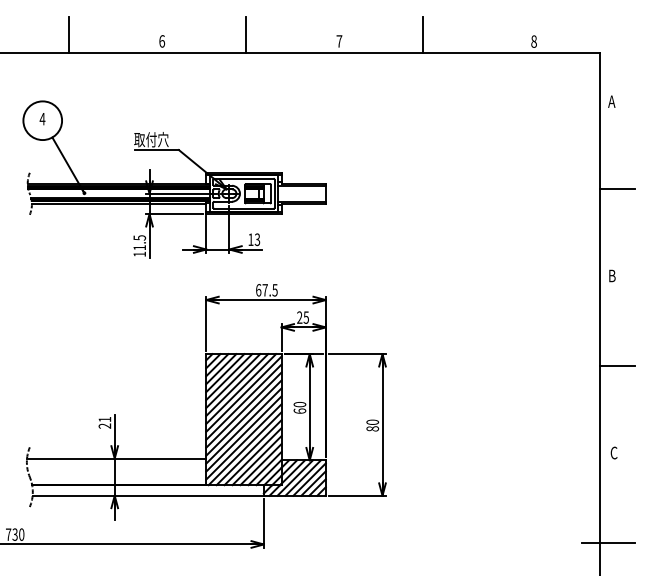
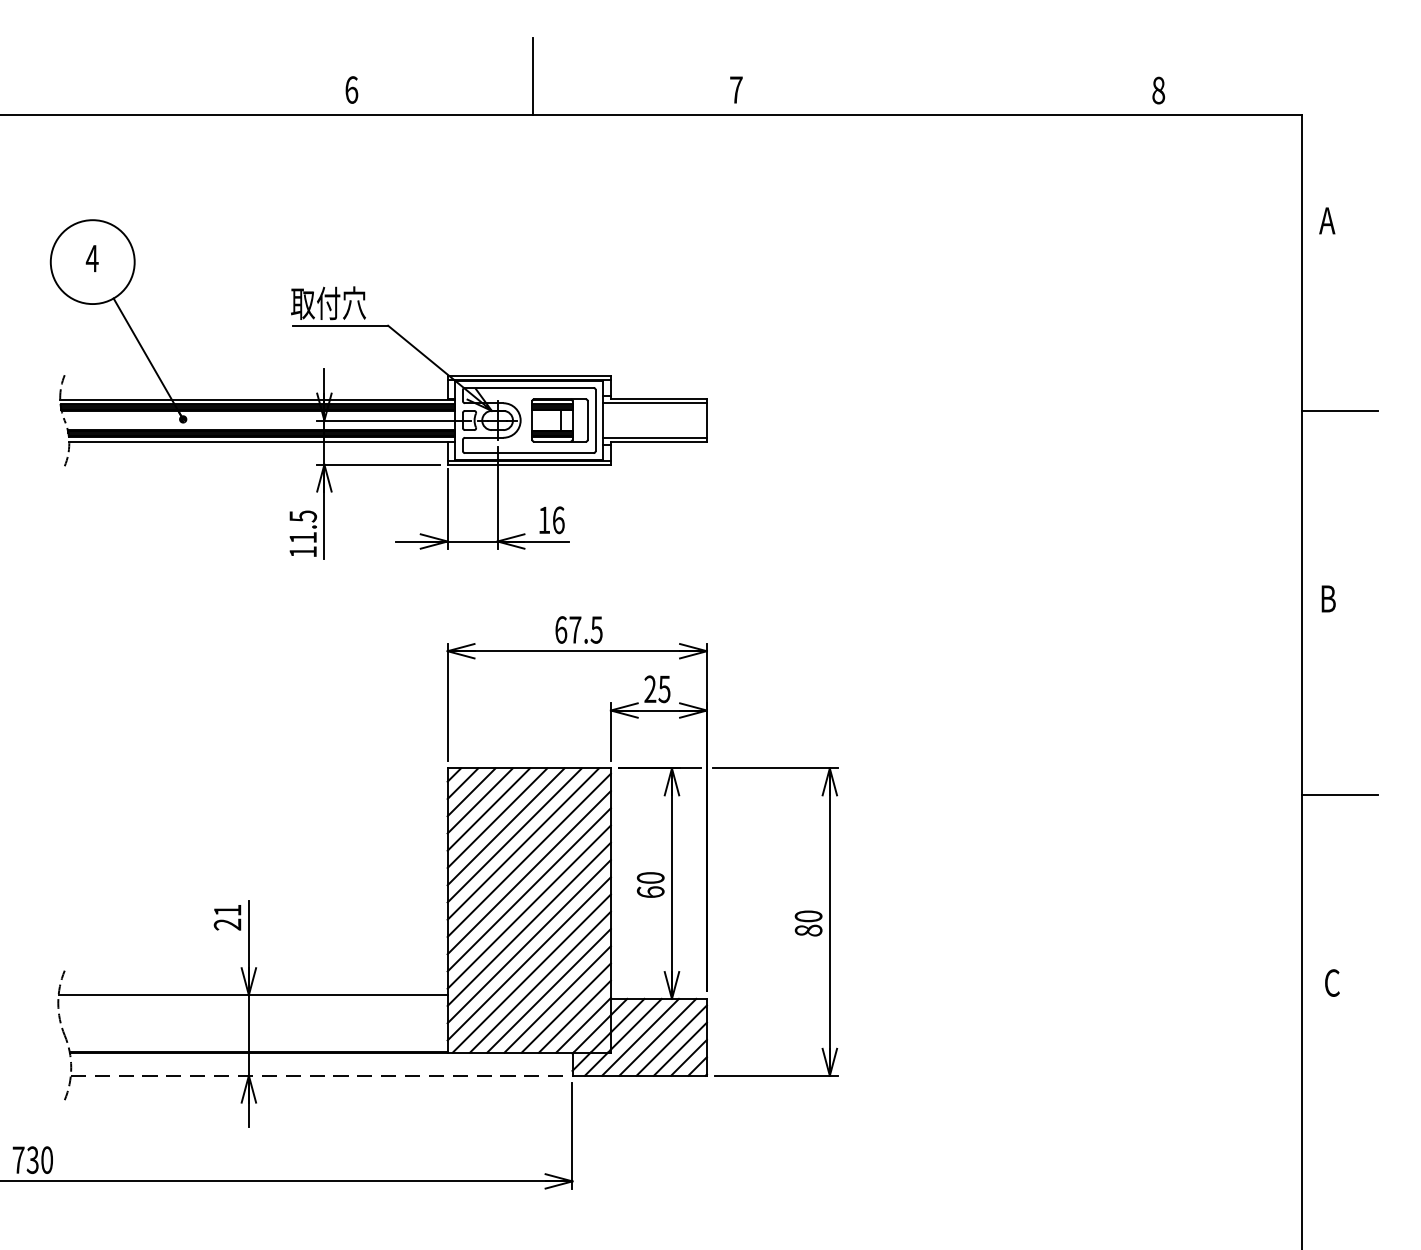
line: (68, 34) -> (148, 75), removed
line: (422, 34) -> (916, 75), removed
text: (257, 239) -> (558, 519), 13 -> 16
line: (148, 495) -> (322, 1075), solid -> dashed
line: (608, 543) -> (1320, 1179), removed

